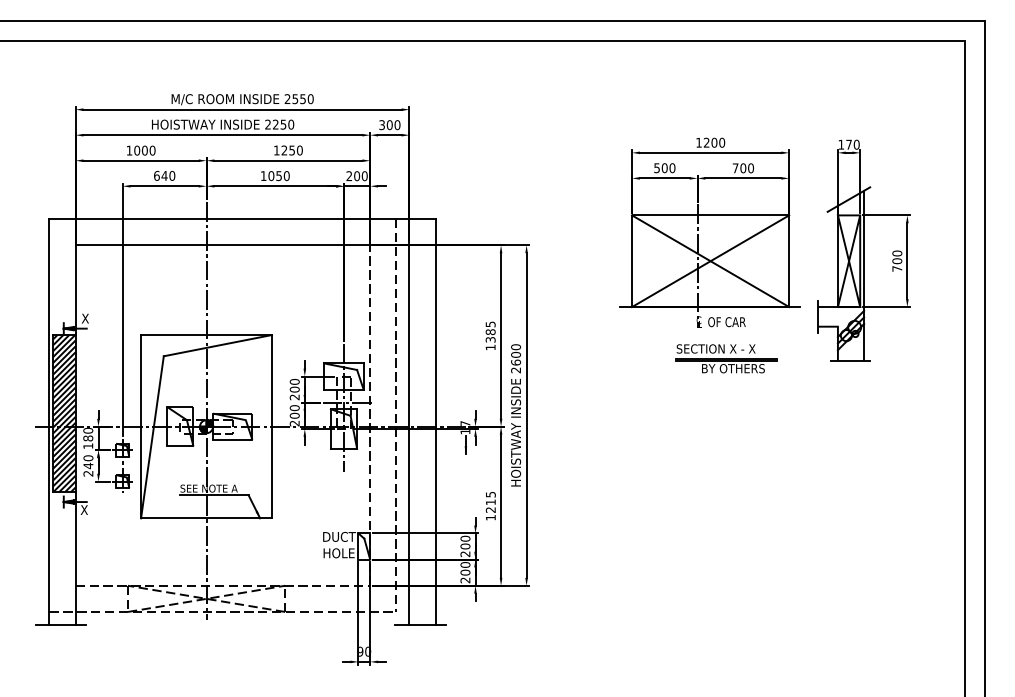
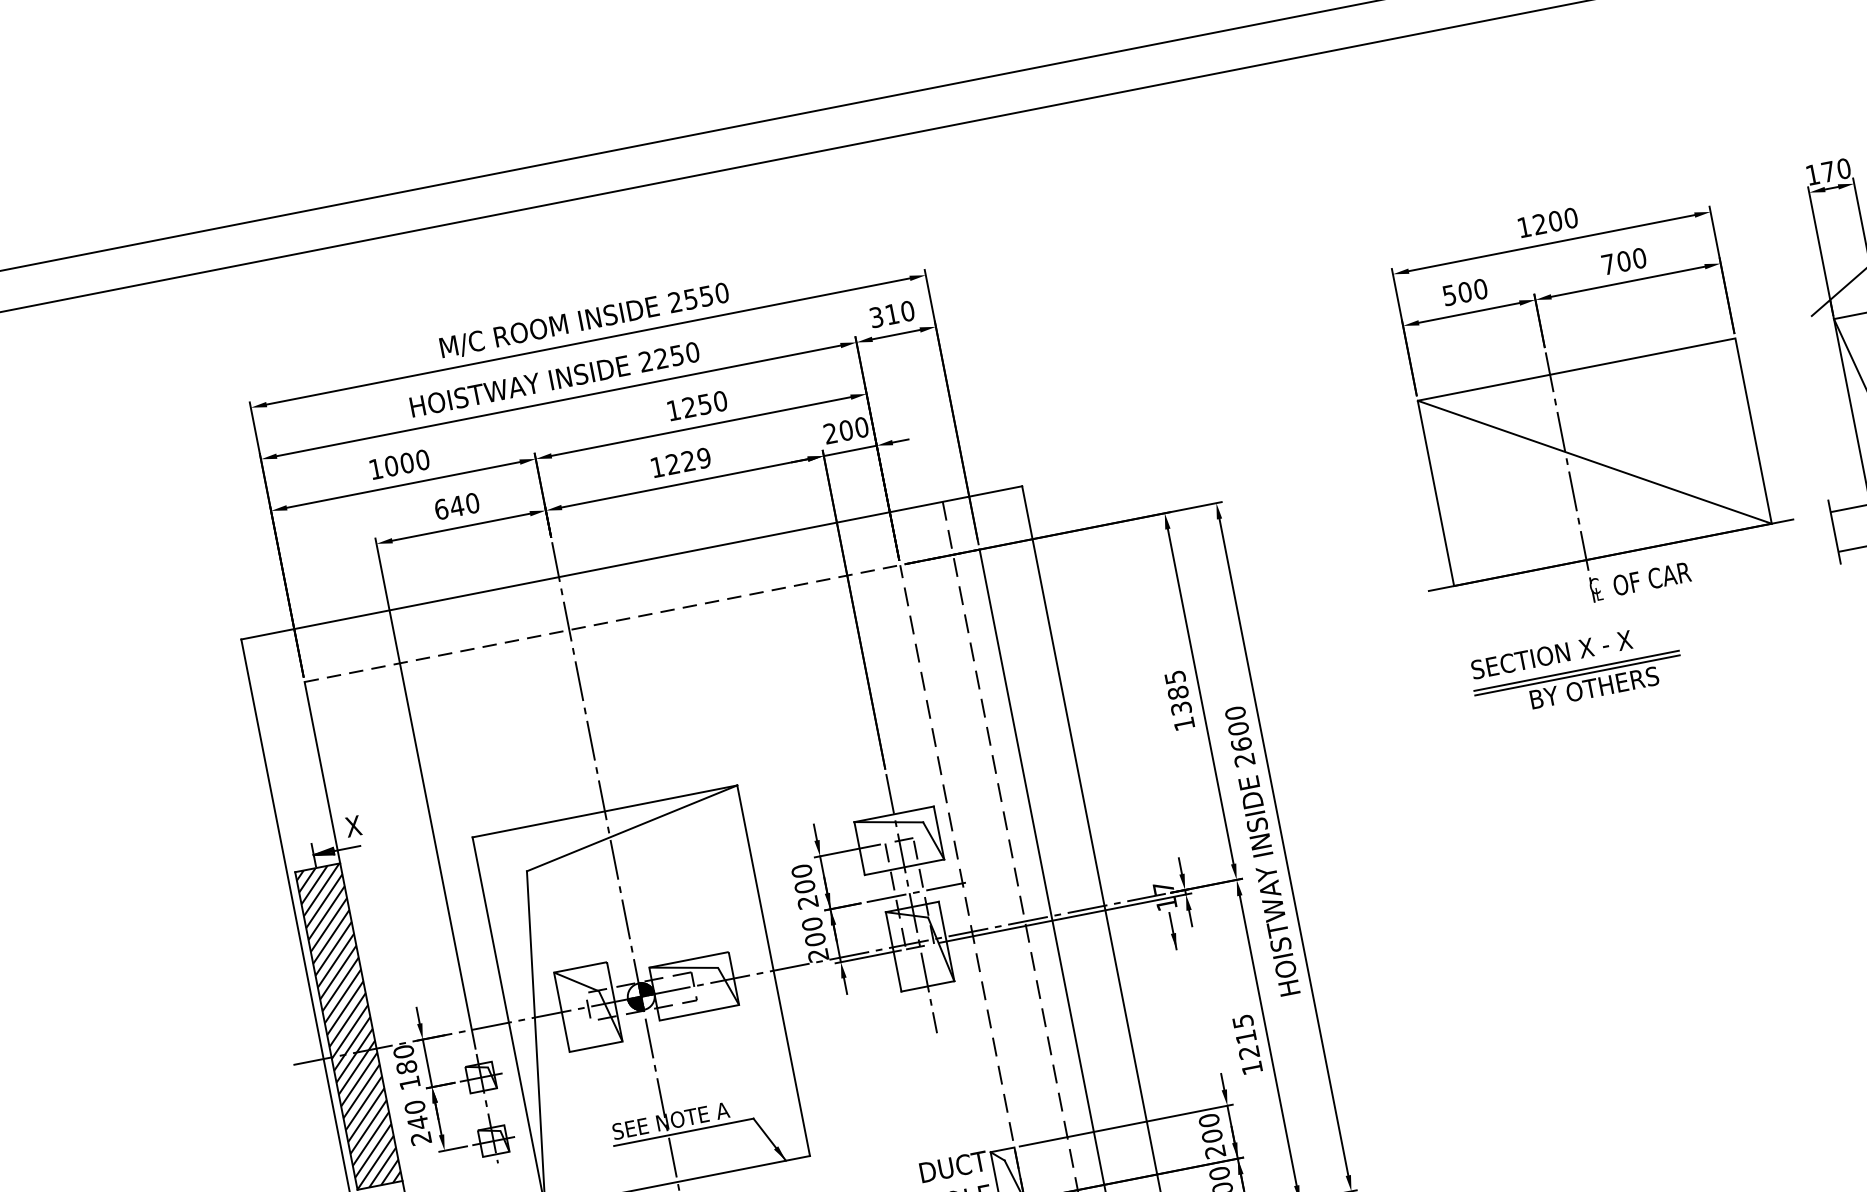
text: (389, 125) -> (891, 315), 300 -> 310
text: (278, 176) -> (687, 462), 1050 -> 1229
line: (242, 245) -> (642, 616), solid -> dashed
line: (710, 261) -> (1594, 462), removed
part: (726, 358) -> (1576, 670), moved

